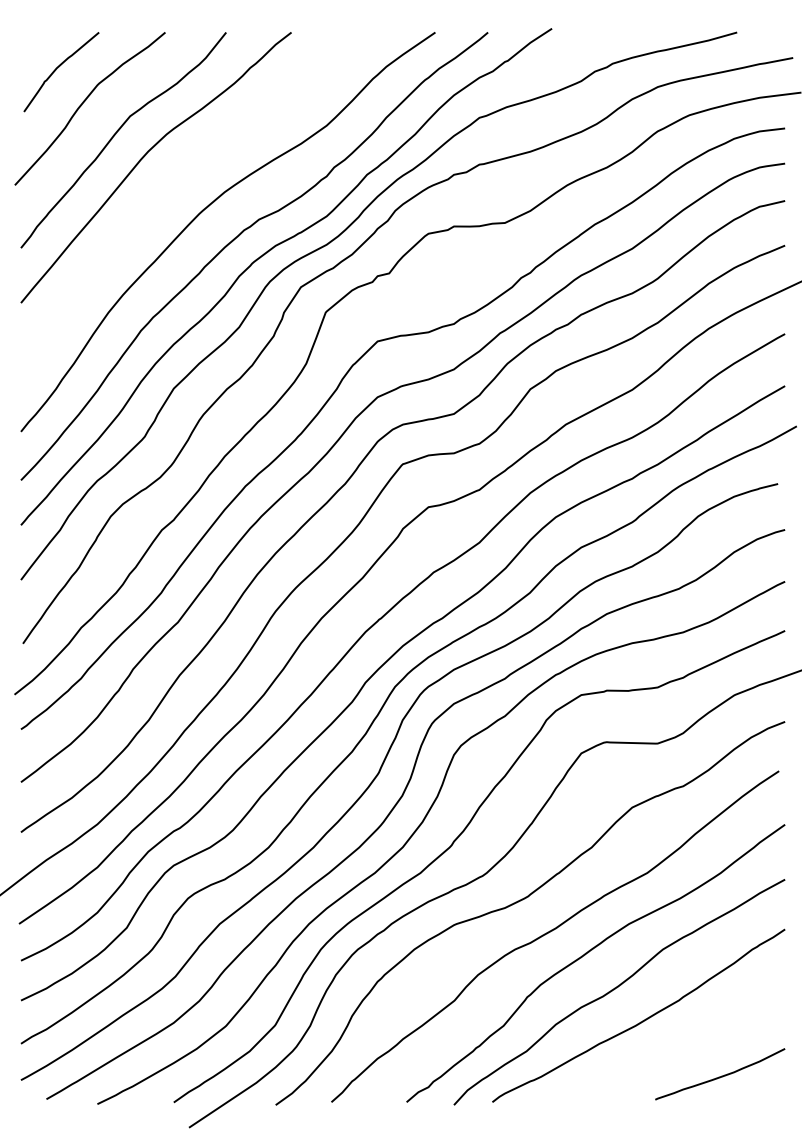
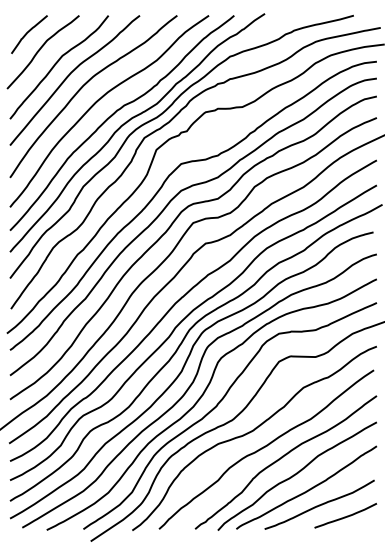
curve: (176, 180) -> (84, 86), added
curve: (665, 1050) -> (319, 504), added

